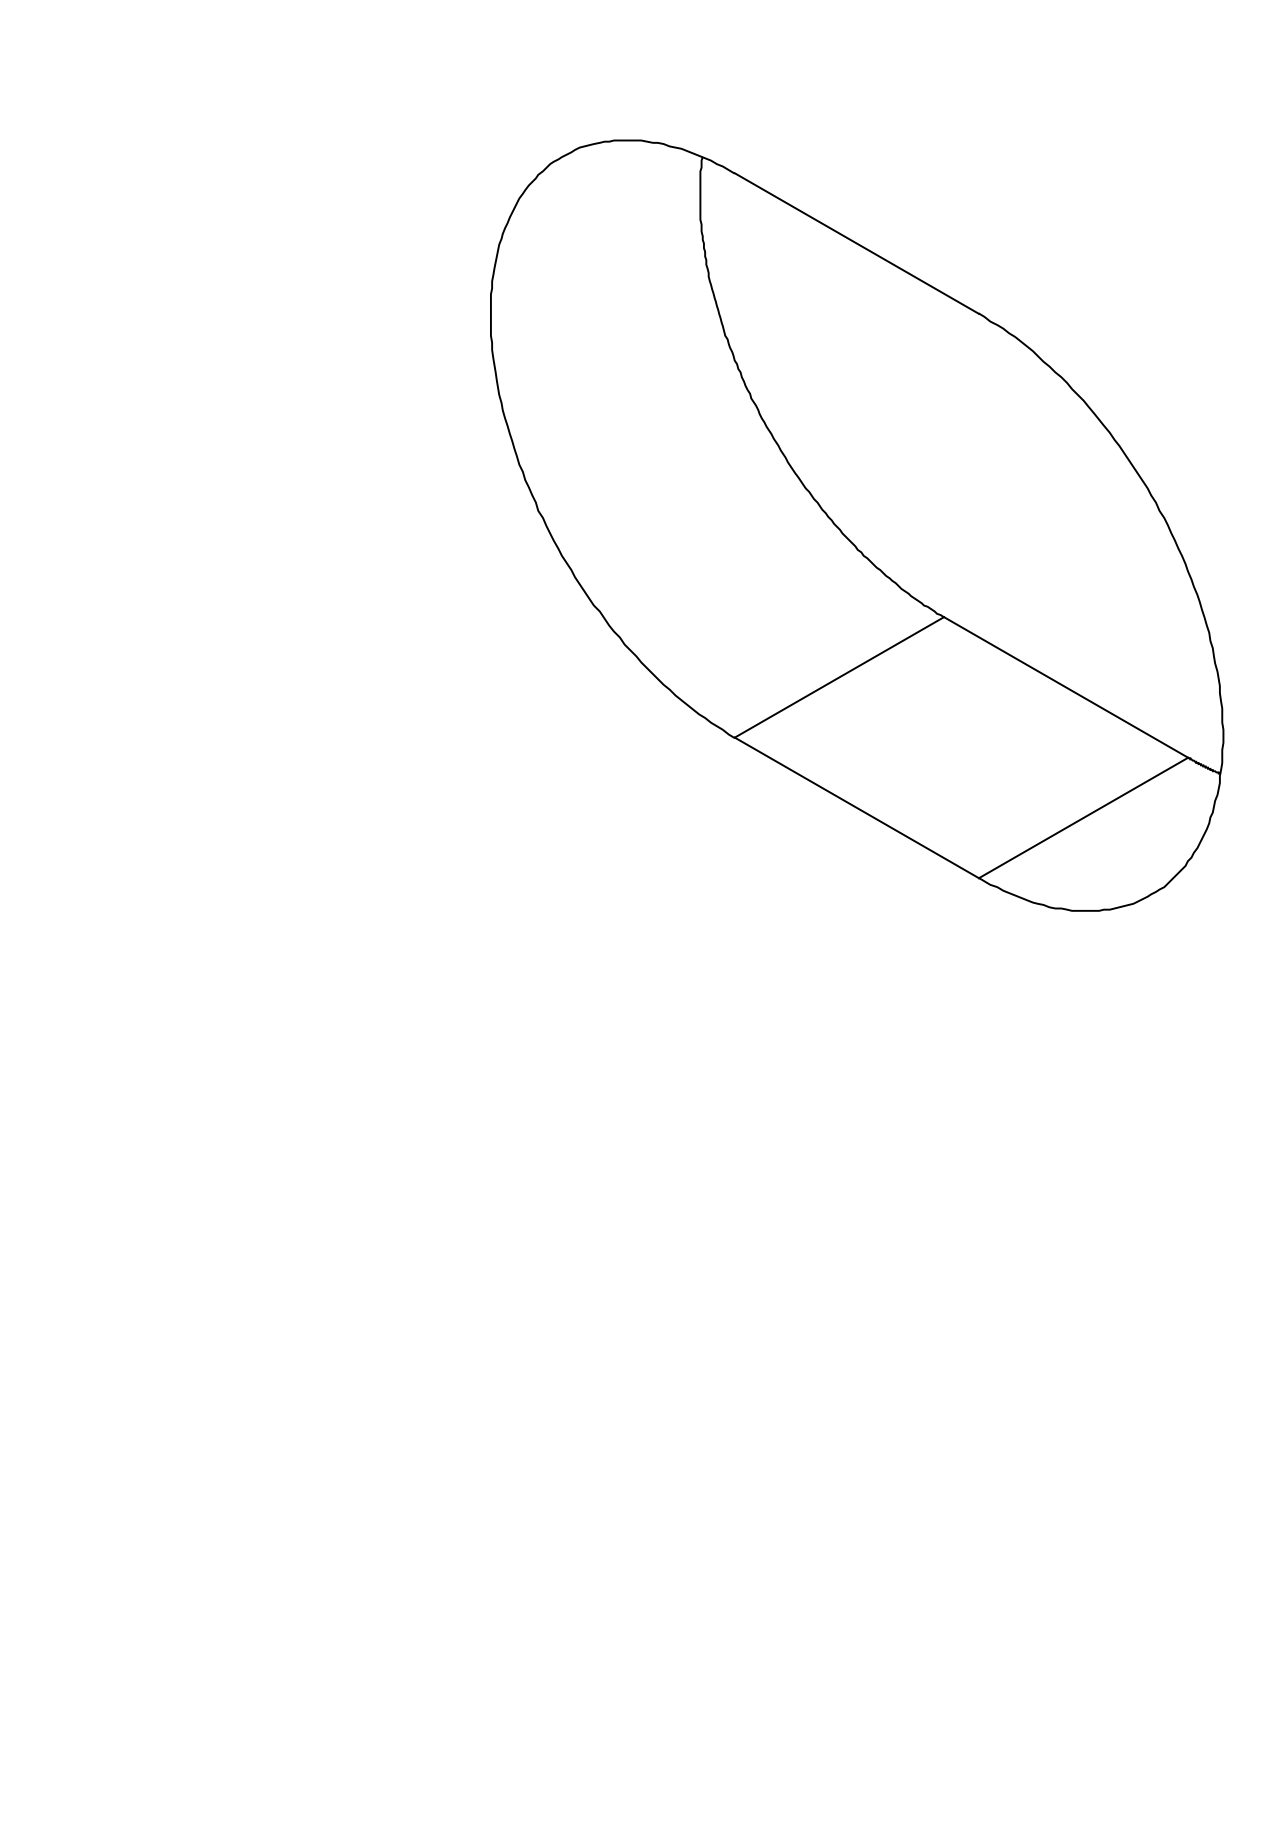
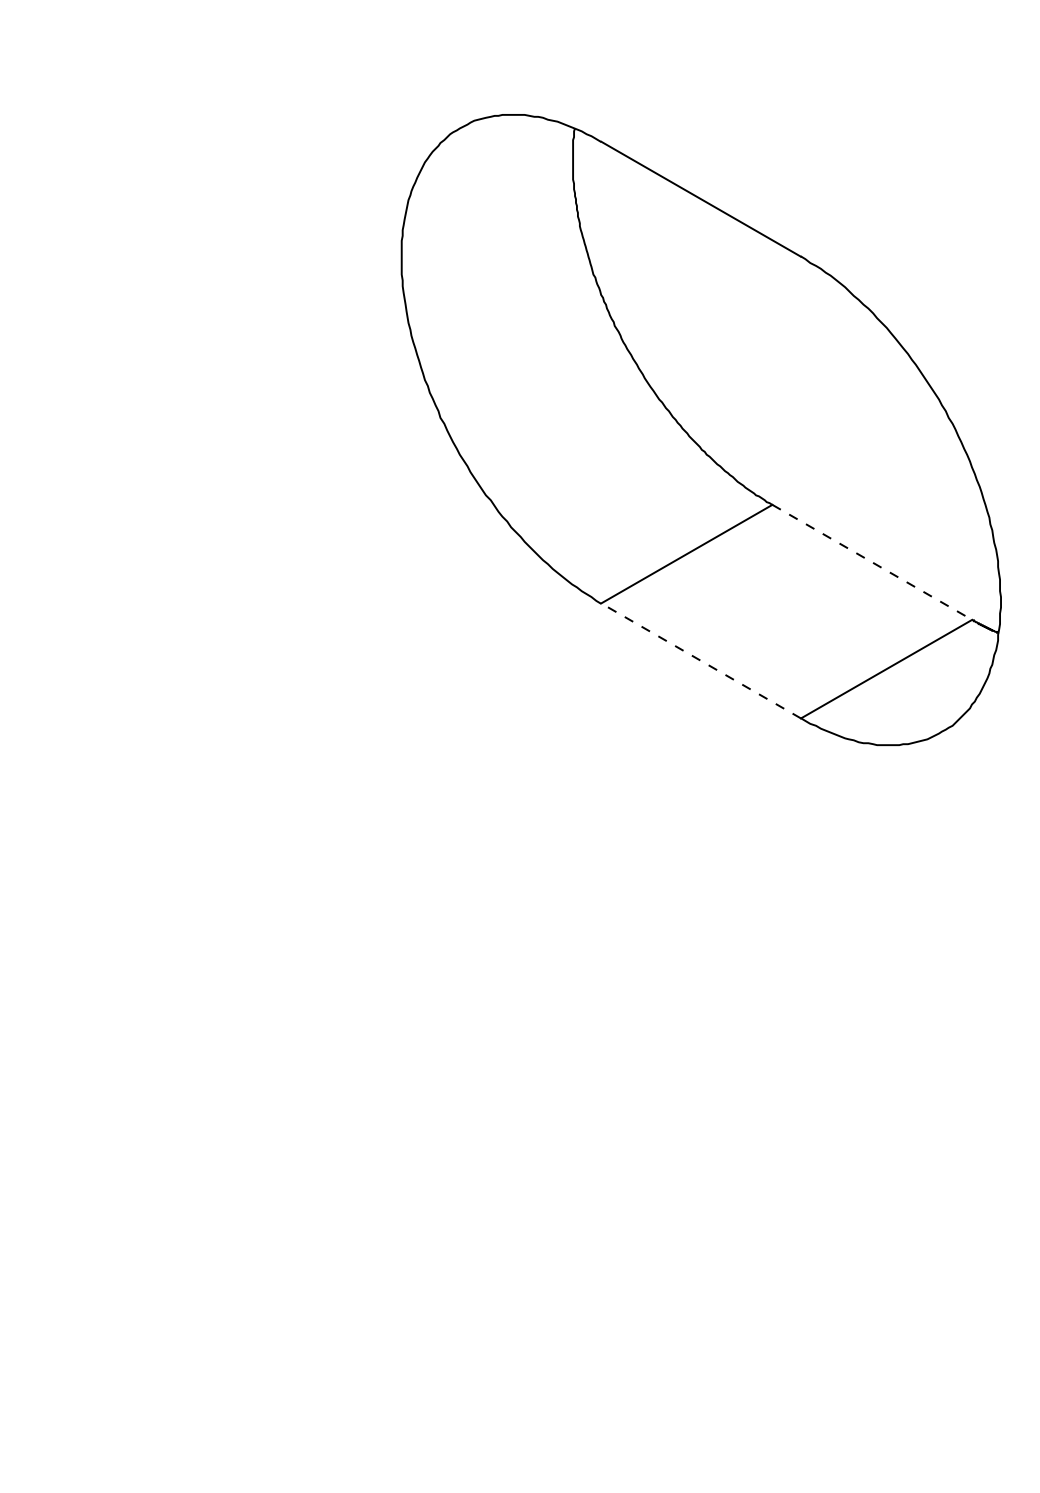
line: (1066, 687) -> (872, 562), solid -> dashed
line: (856, 807) -> (700, 660), solid -> dashed

